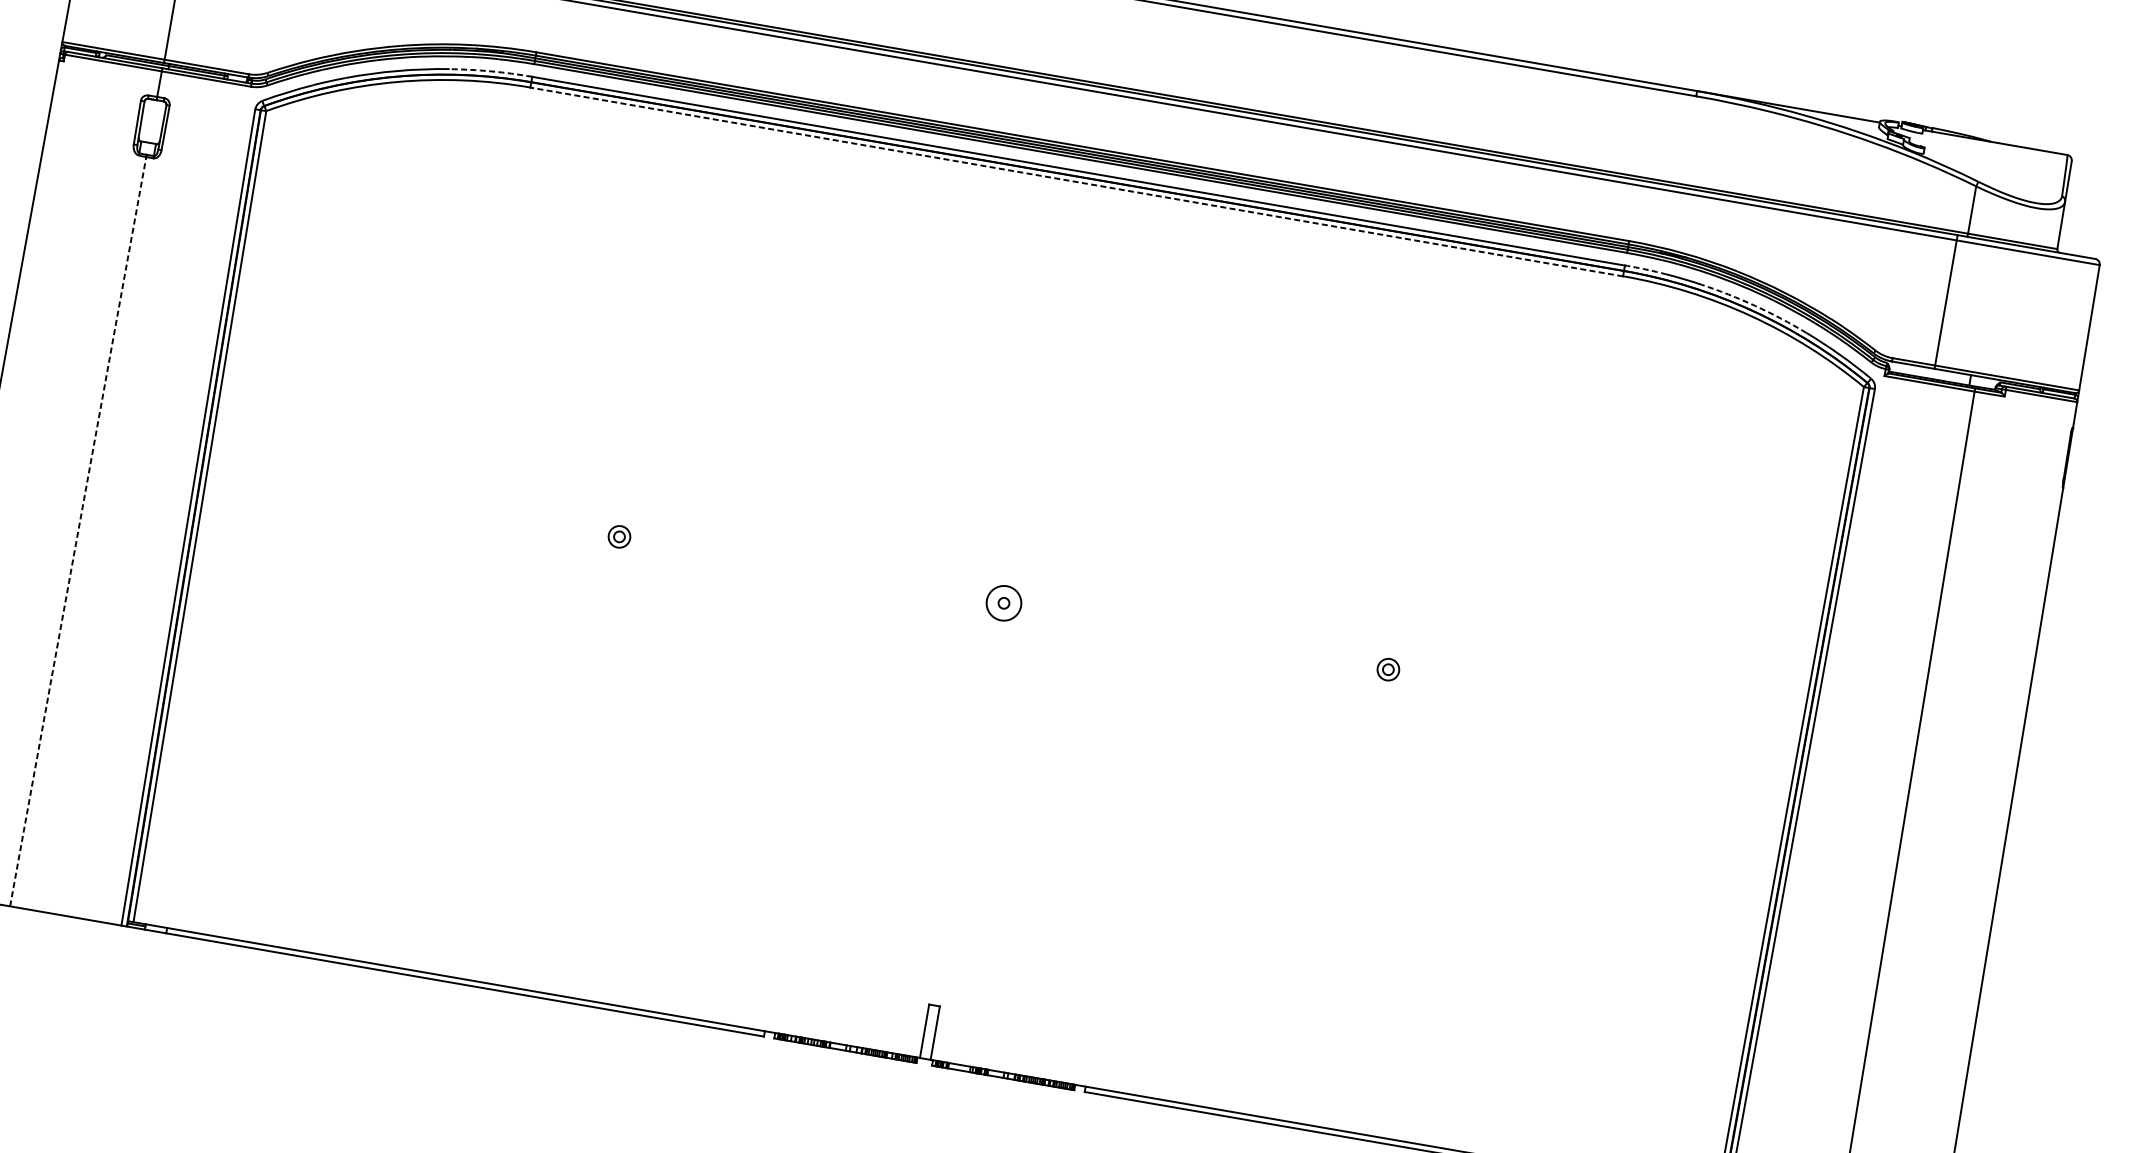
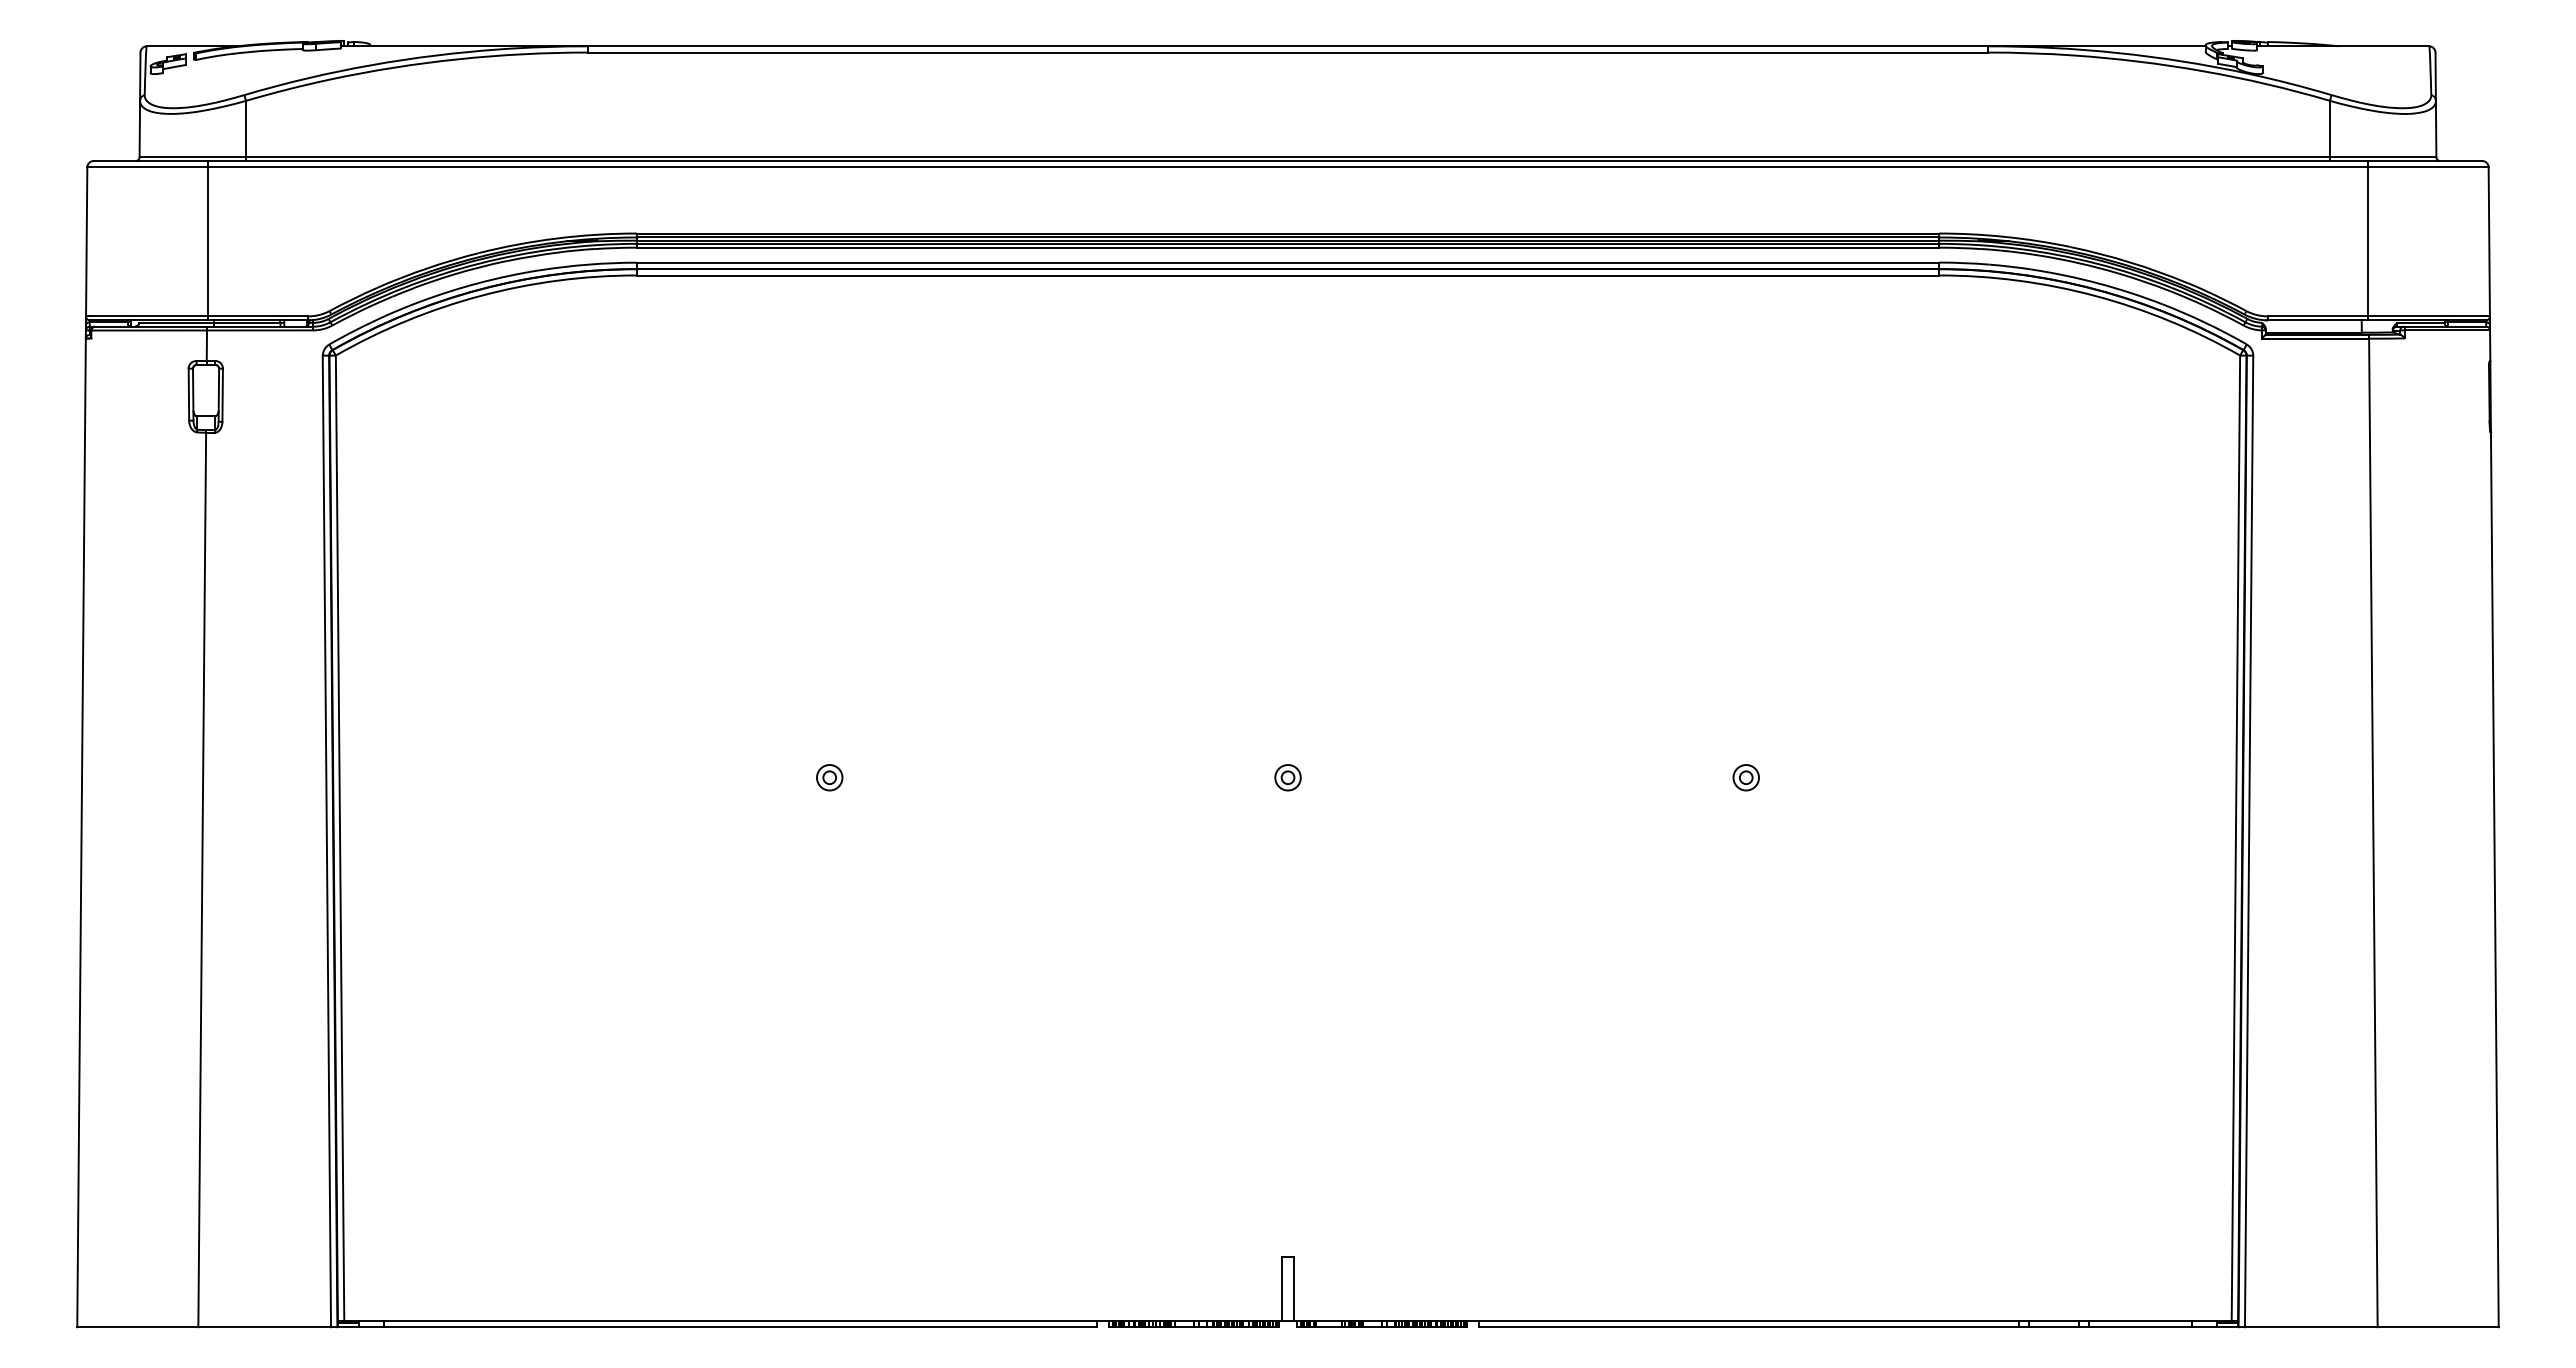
arc: (491, 71) -> (588, 264), dashed -> solid
line: (1076, 181) -> (1287, 275), dashed -> solid
arc: (1646, 269) -> (1964, 263), dashed -> solid
line: (1946, 301) -> (2368, 240), moved
arc: (1755, 306) -> (2098, 283), dashed -> solid
line: (78, 531) -> (202, 879), dashed -> solid
circle: (1003, 603) -> (1287, 777), size x0.62

